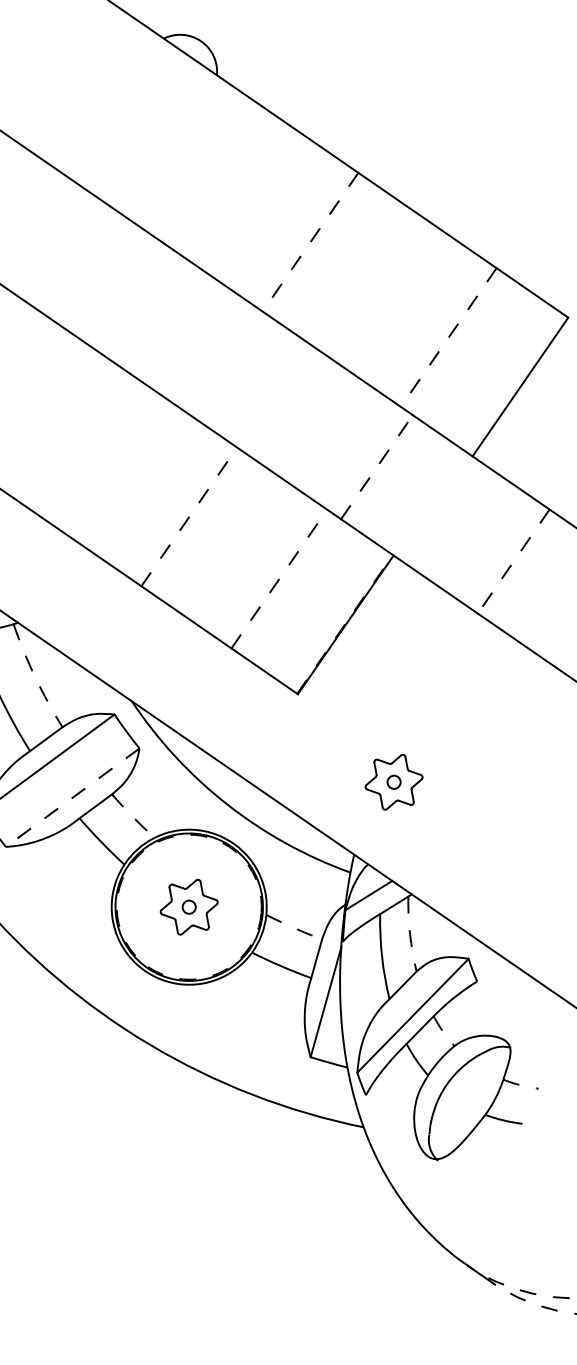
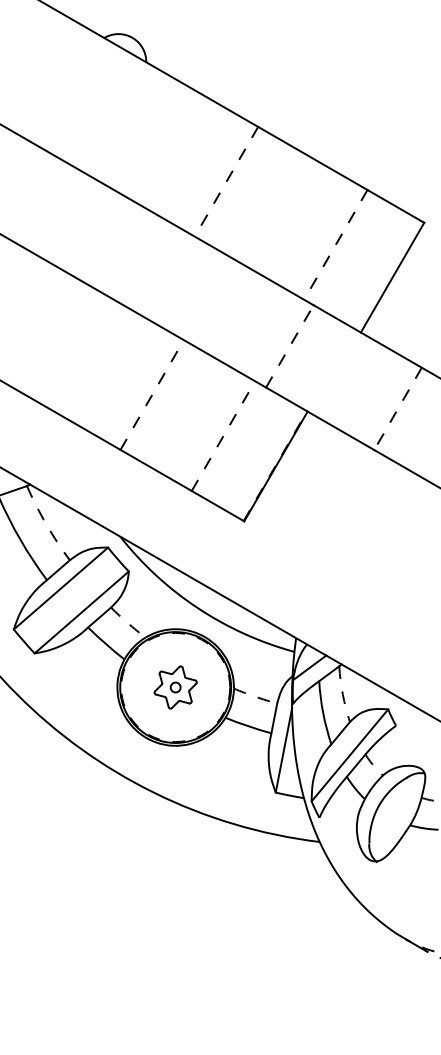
part: (393, 782) -> (321, 581), removed
line: (72, 797) -> (81, 612), dashed -> solid

